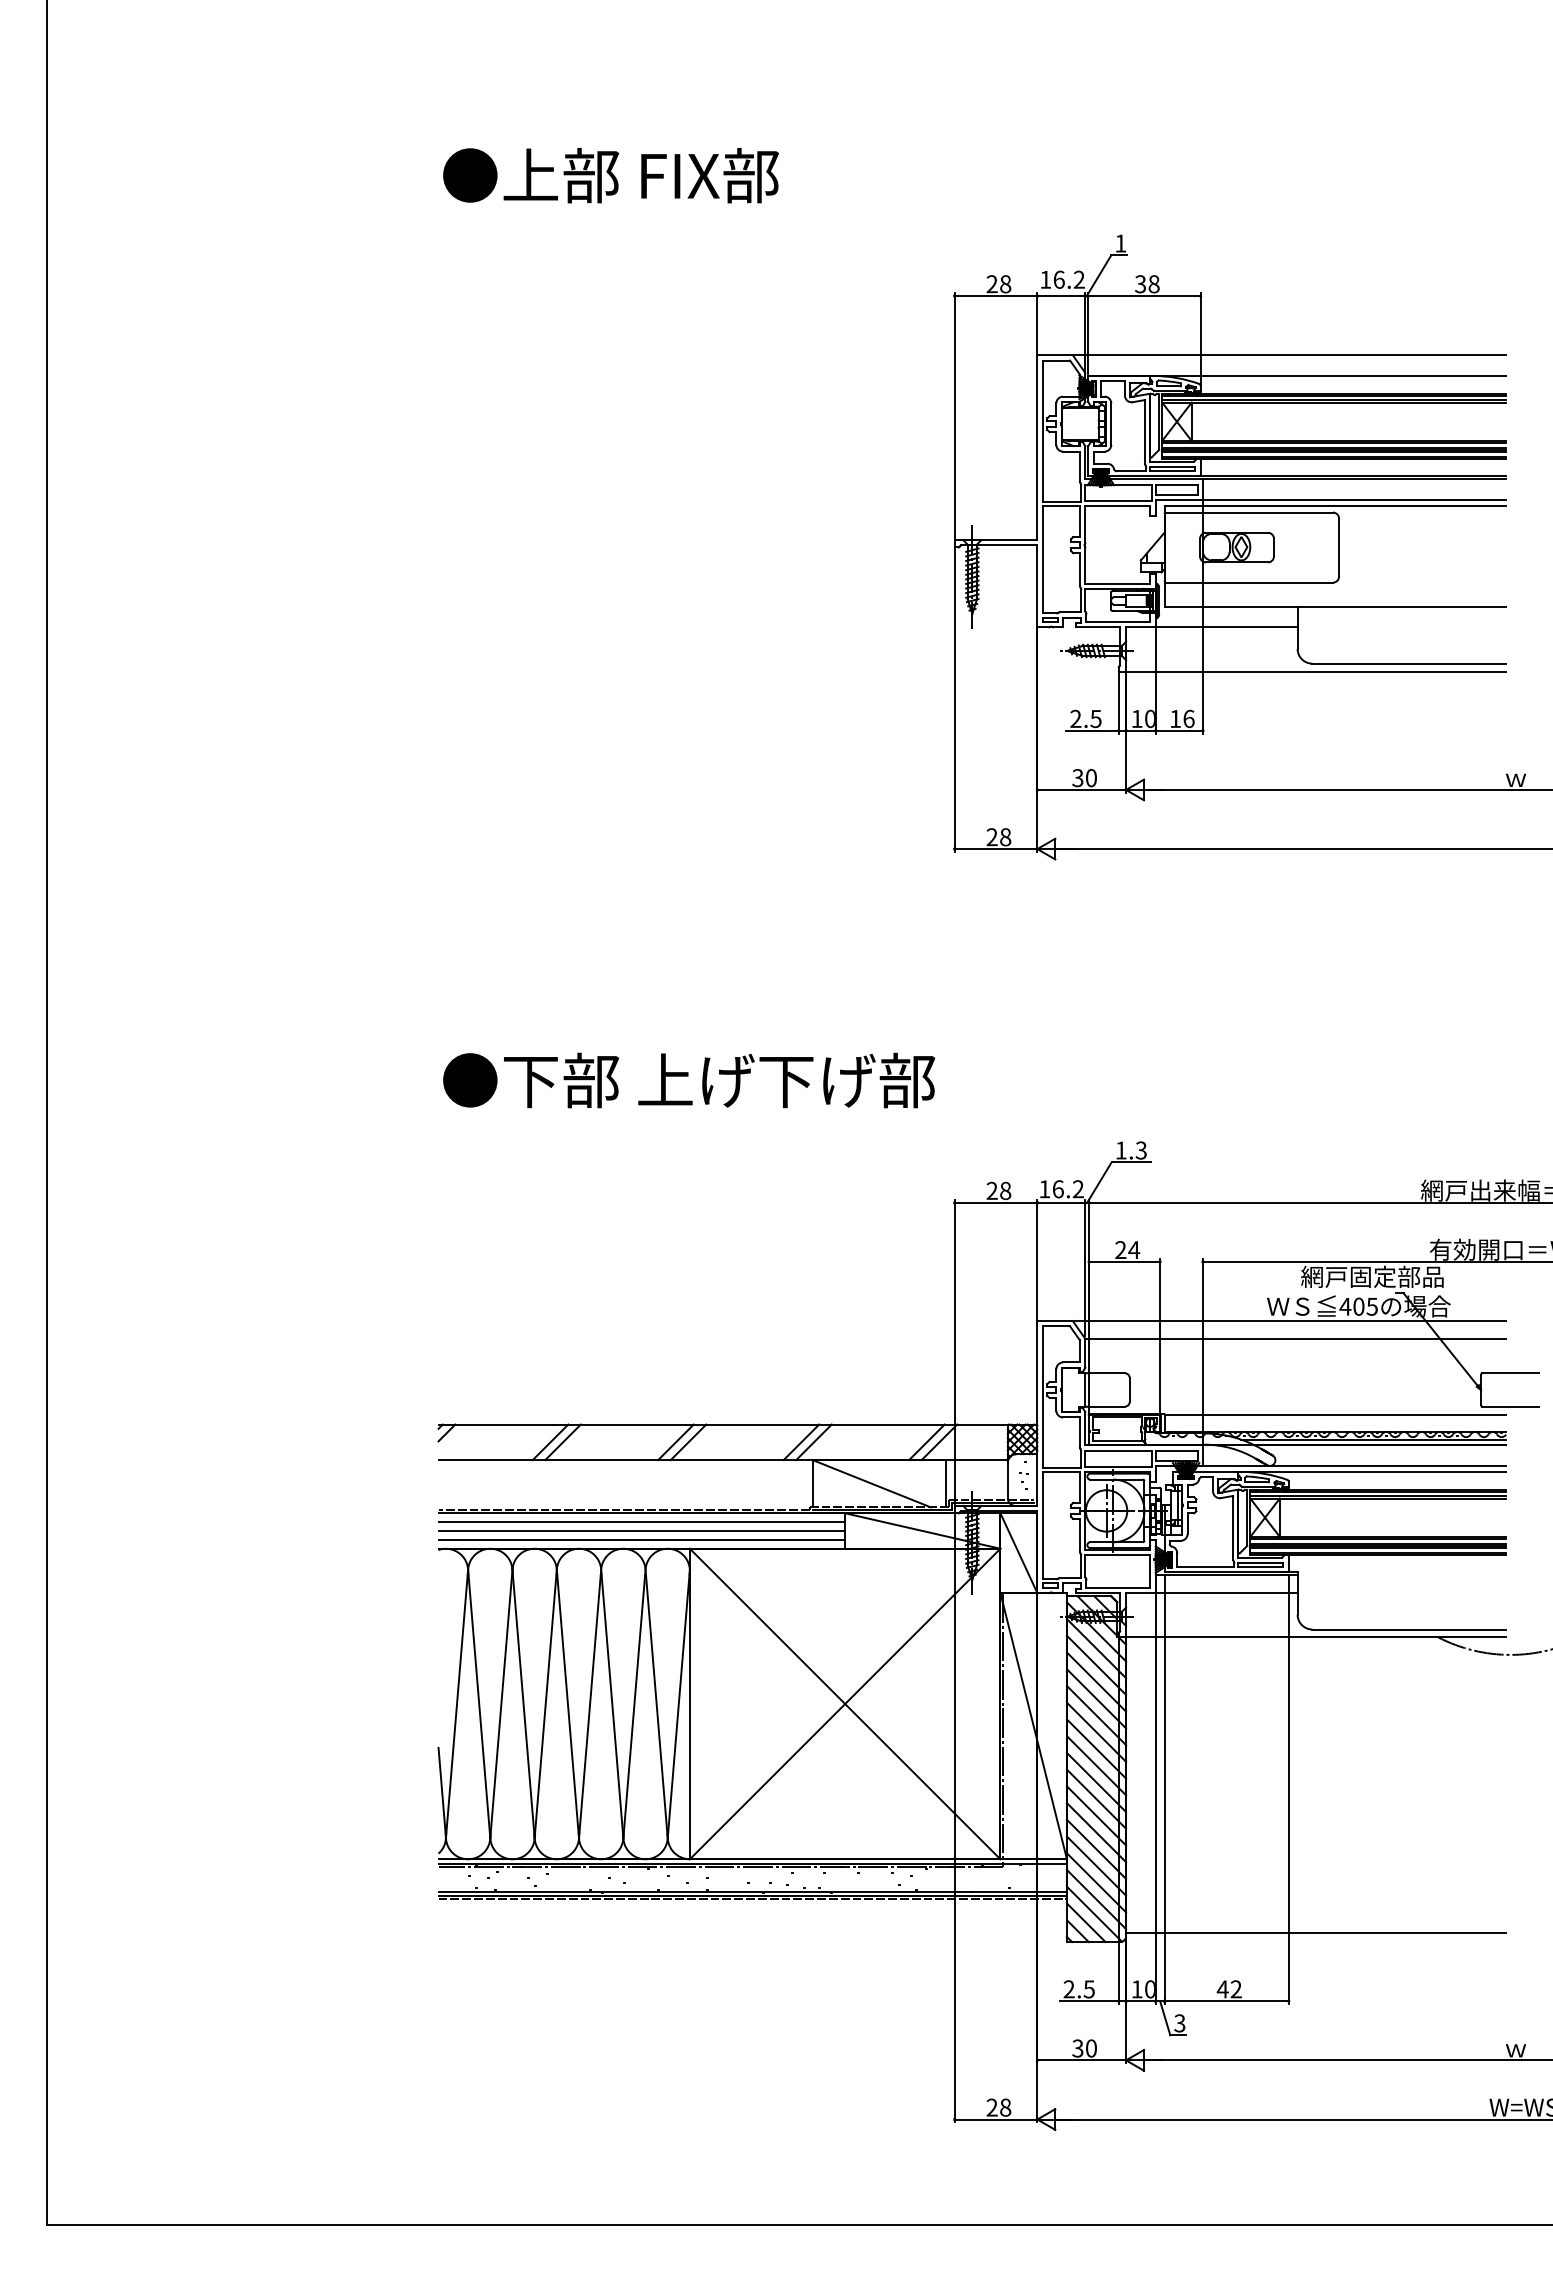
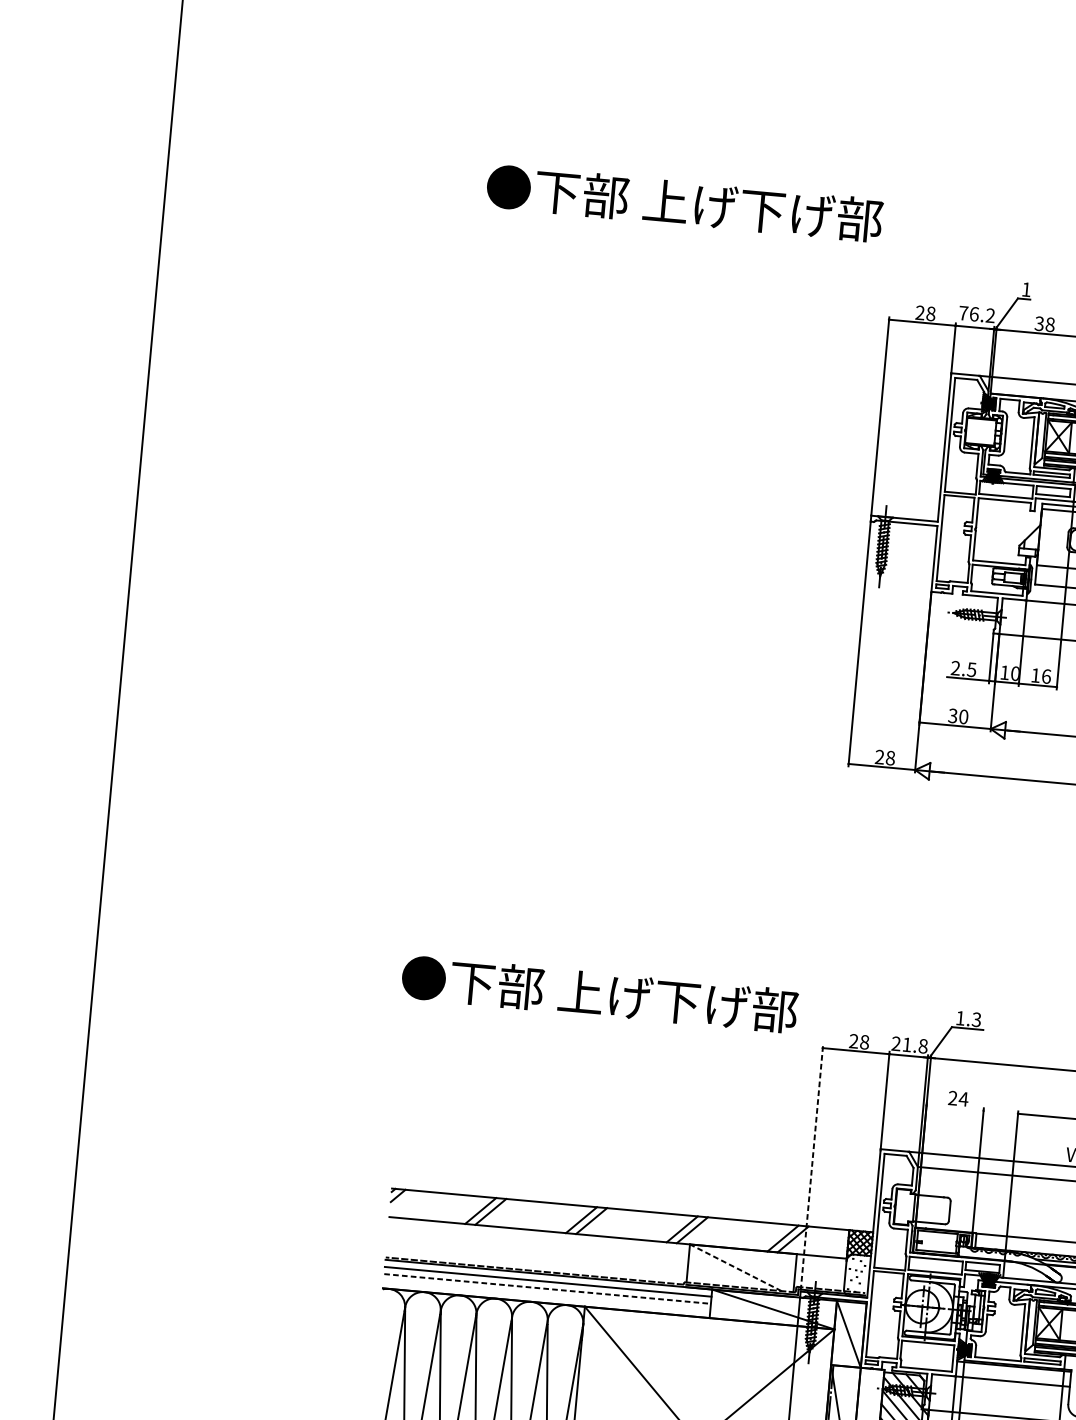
text: (719, 175) -> (709, 205), ●上部 FIX部 -> ●下部 上げ下げ部
text: (1045, 279) -> (963, 313), 16.2 -> 76.2
text: (689, 1080) -> (600, 994), moved
text: (1061, 1189) -> (909, 1045), 16.2 -> 21.8
line: (1124, 1261) -> (955, 1107), removed
line: (954, 1351) -> (811, 1167), solid -> dashed
line: (871, 1483) -> (735, 1267), solid -> dashed
line: (642, 1531) -> (548, 1289), solid -> dashed
line: (641, 1539) -> (546, 1295), removed

